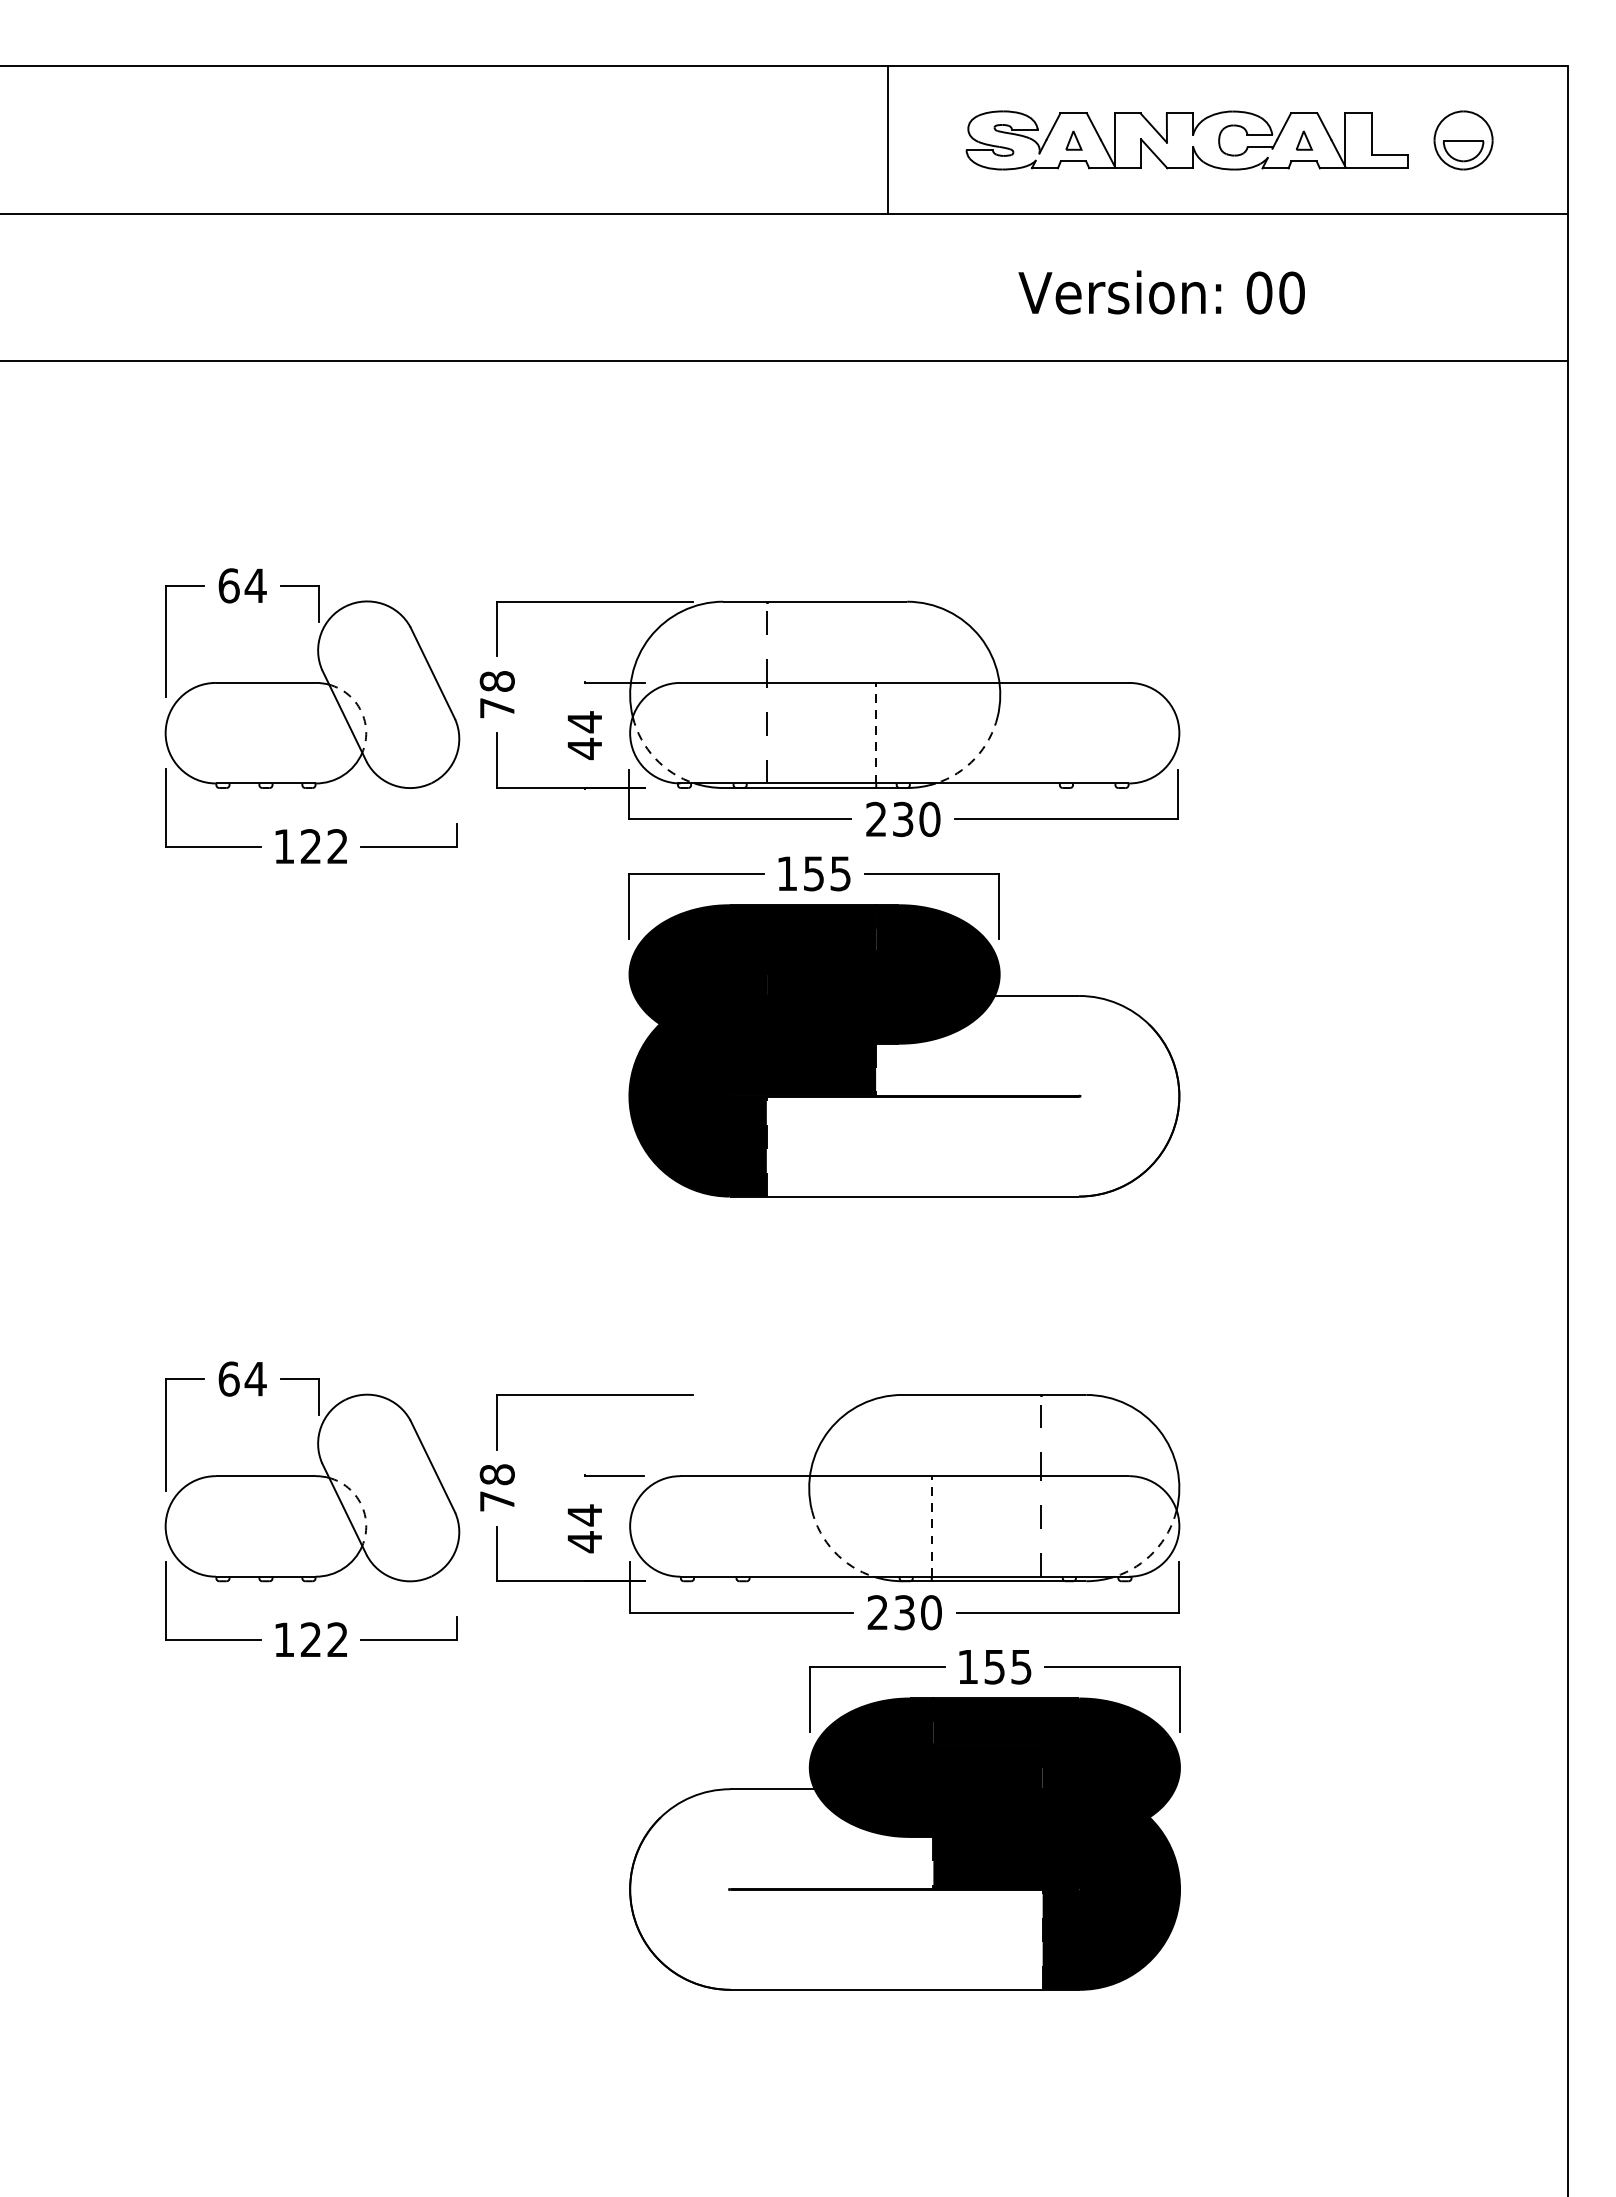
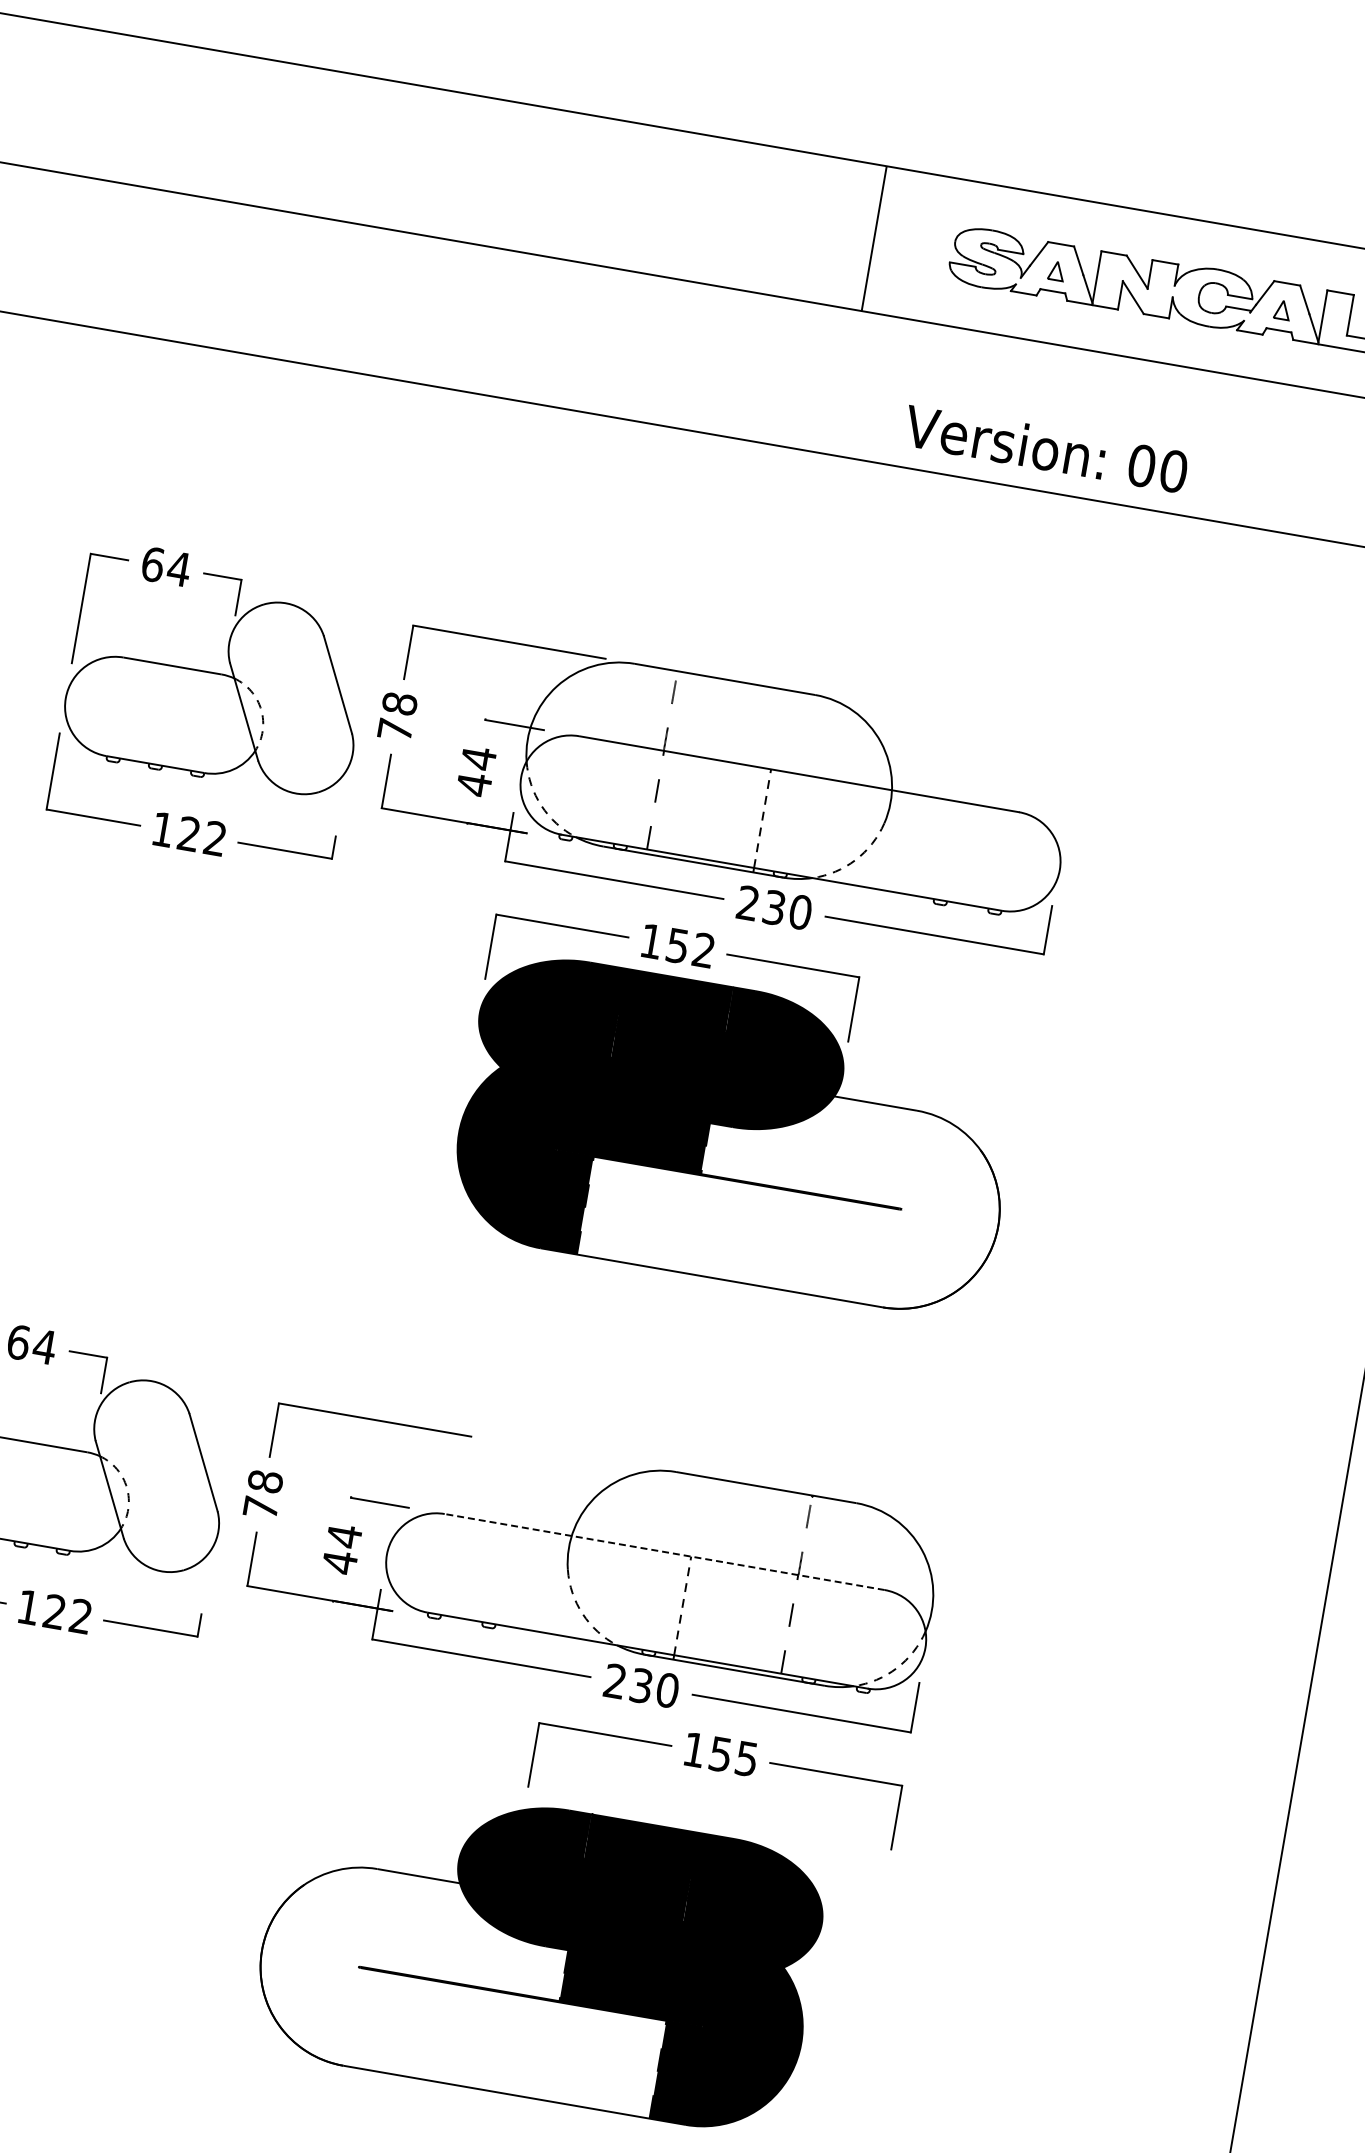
text: (1161, 292) -> (1045, 448), moved
text: (840, 873) -> (703, 950), 155 -> 152
line: (904, 1476) -> (664, 1552), solid -> dashed
part: (904, 1843) -> (538, 1951), moved

